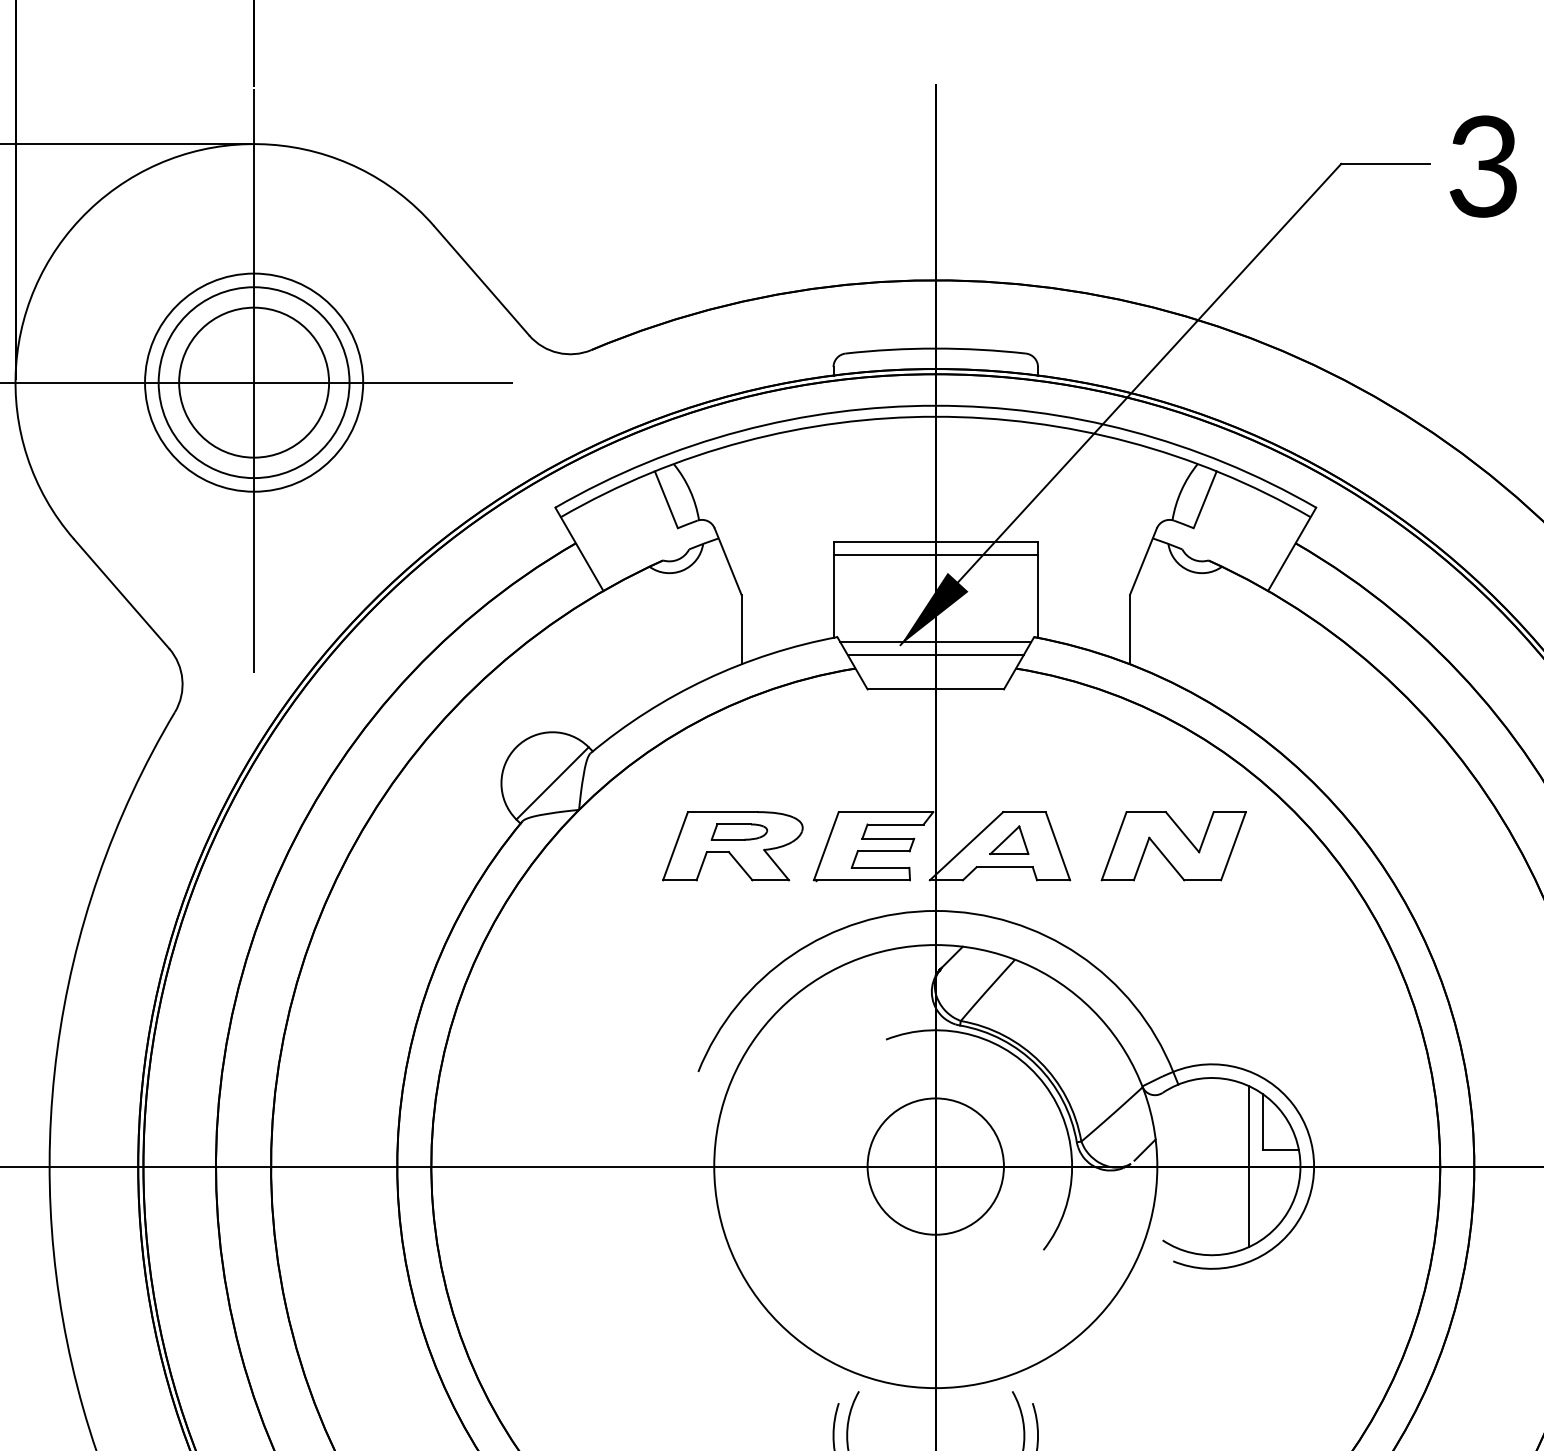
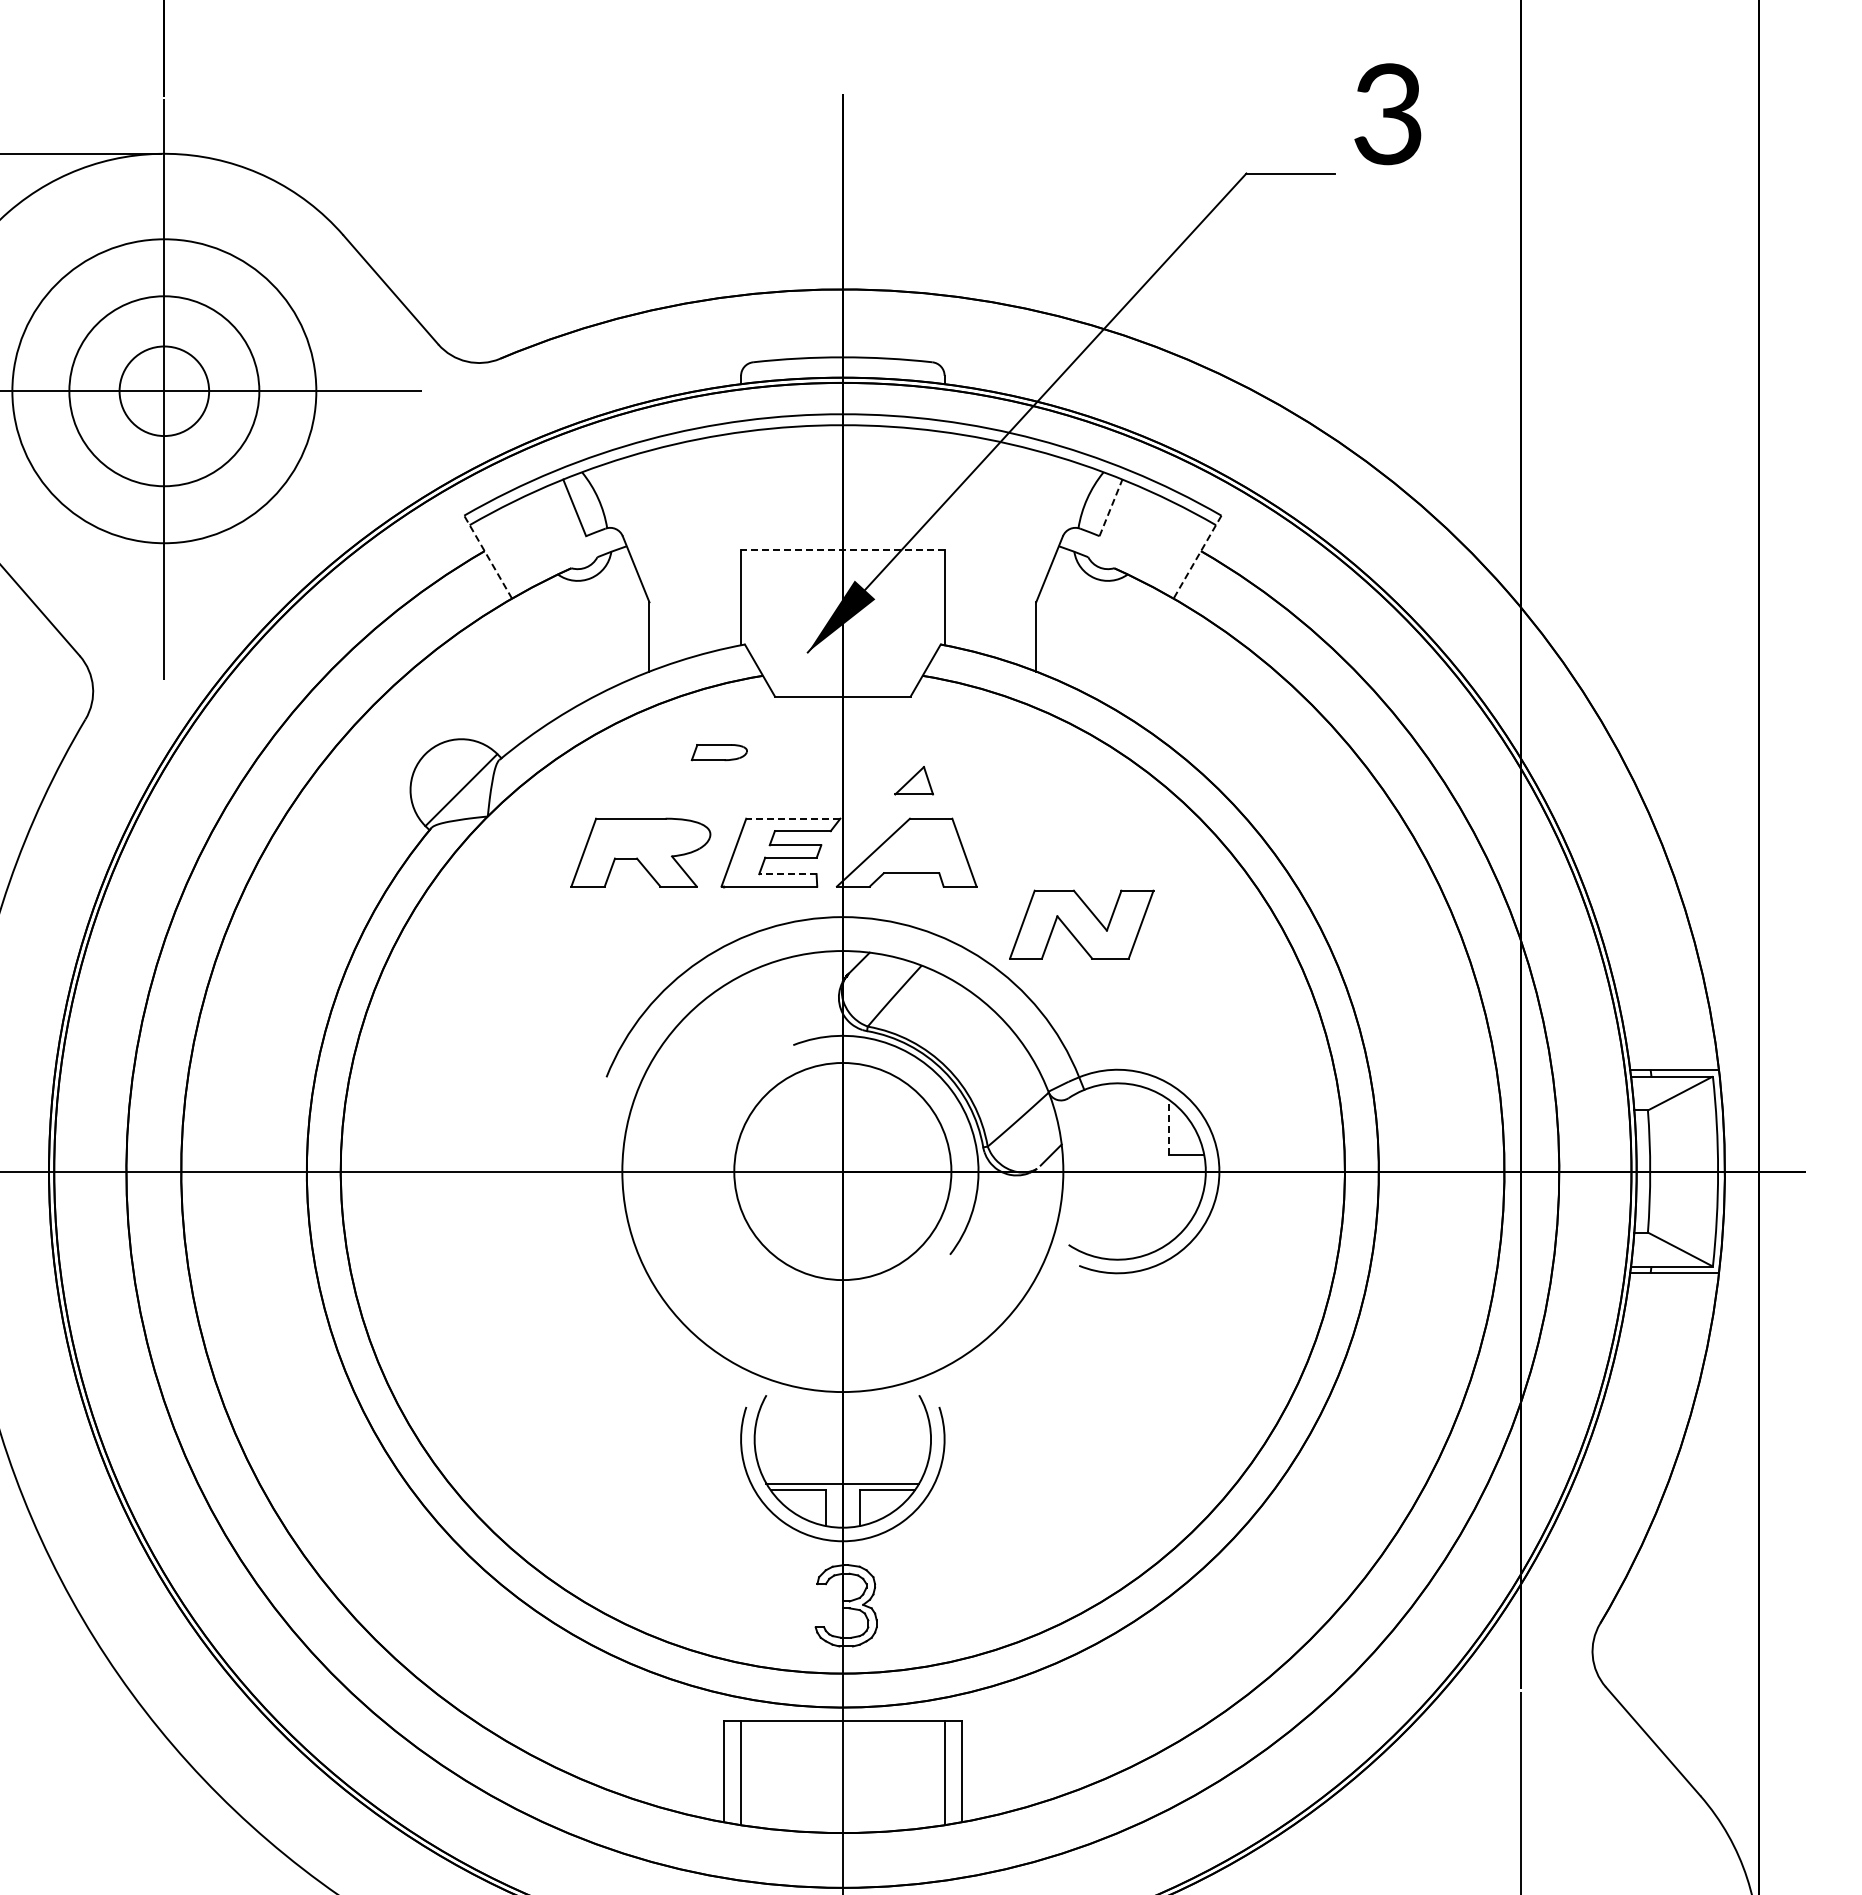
text: (1482, 166) -> (1387, 114), moved
circle: (253, 381) -> (163, 390), size x1.4
circle: (254, 381) -> (164, 390), size x0.6
line: (1205, 499) -> (1111, 507), solid -> dashed
line: (935, 541) -> (842, 549), solid -> dashed
line: (579, 549) -> (488, 557), solid -> dashed
line: (1292, 549) -> (1197, 557), solid -> dashed
line: (935, 554) -> (842, 562), removed
line: (935, 642) -> (842, 649), removed
line: (935, 655) -> (842, 662), removed
line: (885, 811) -> (792, 818), solid -> dashed
part: (738, 831) -> (718, 752), moved
part: (1008, 840) -> (913, 780), moved
part: (1173, 846) -> (1081, 924), moved
line: (880, 868) -> (787, 874), solid -> dashed
line: (1262, 1121) -> (1168, 1126), solid -> dashed
circle: (935, 1166) -> (842, 1171), size x1.6
line: (1248, 1166) -> (1154, 1171), removed

